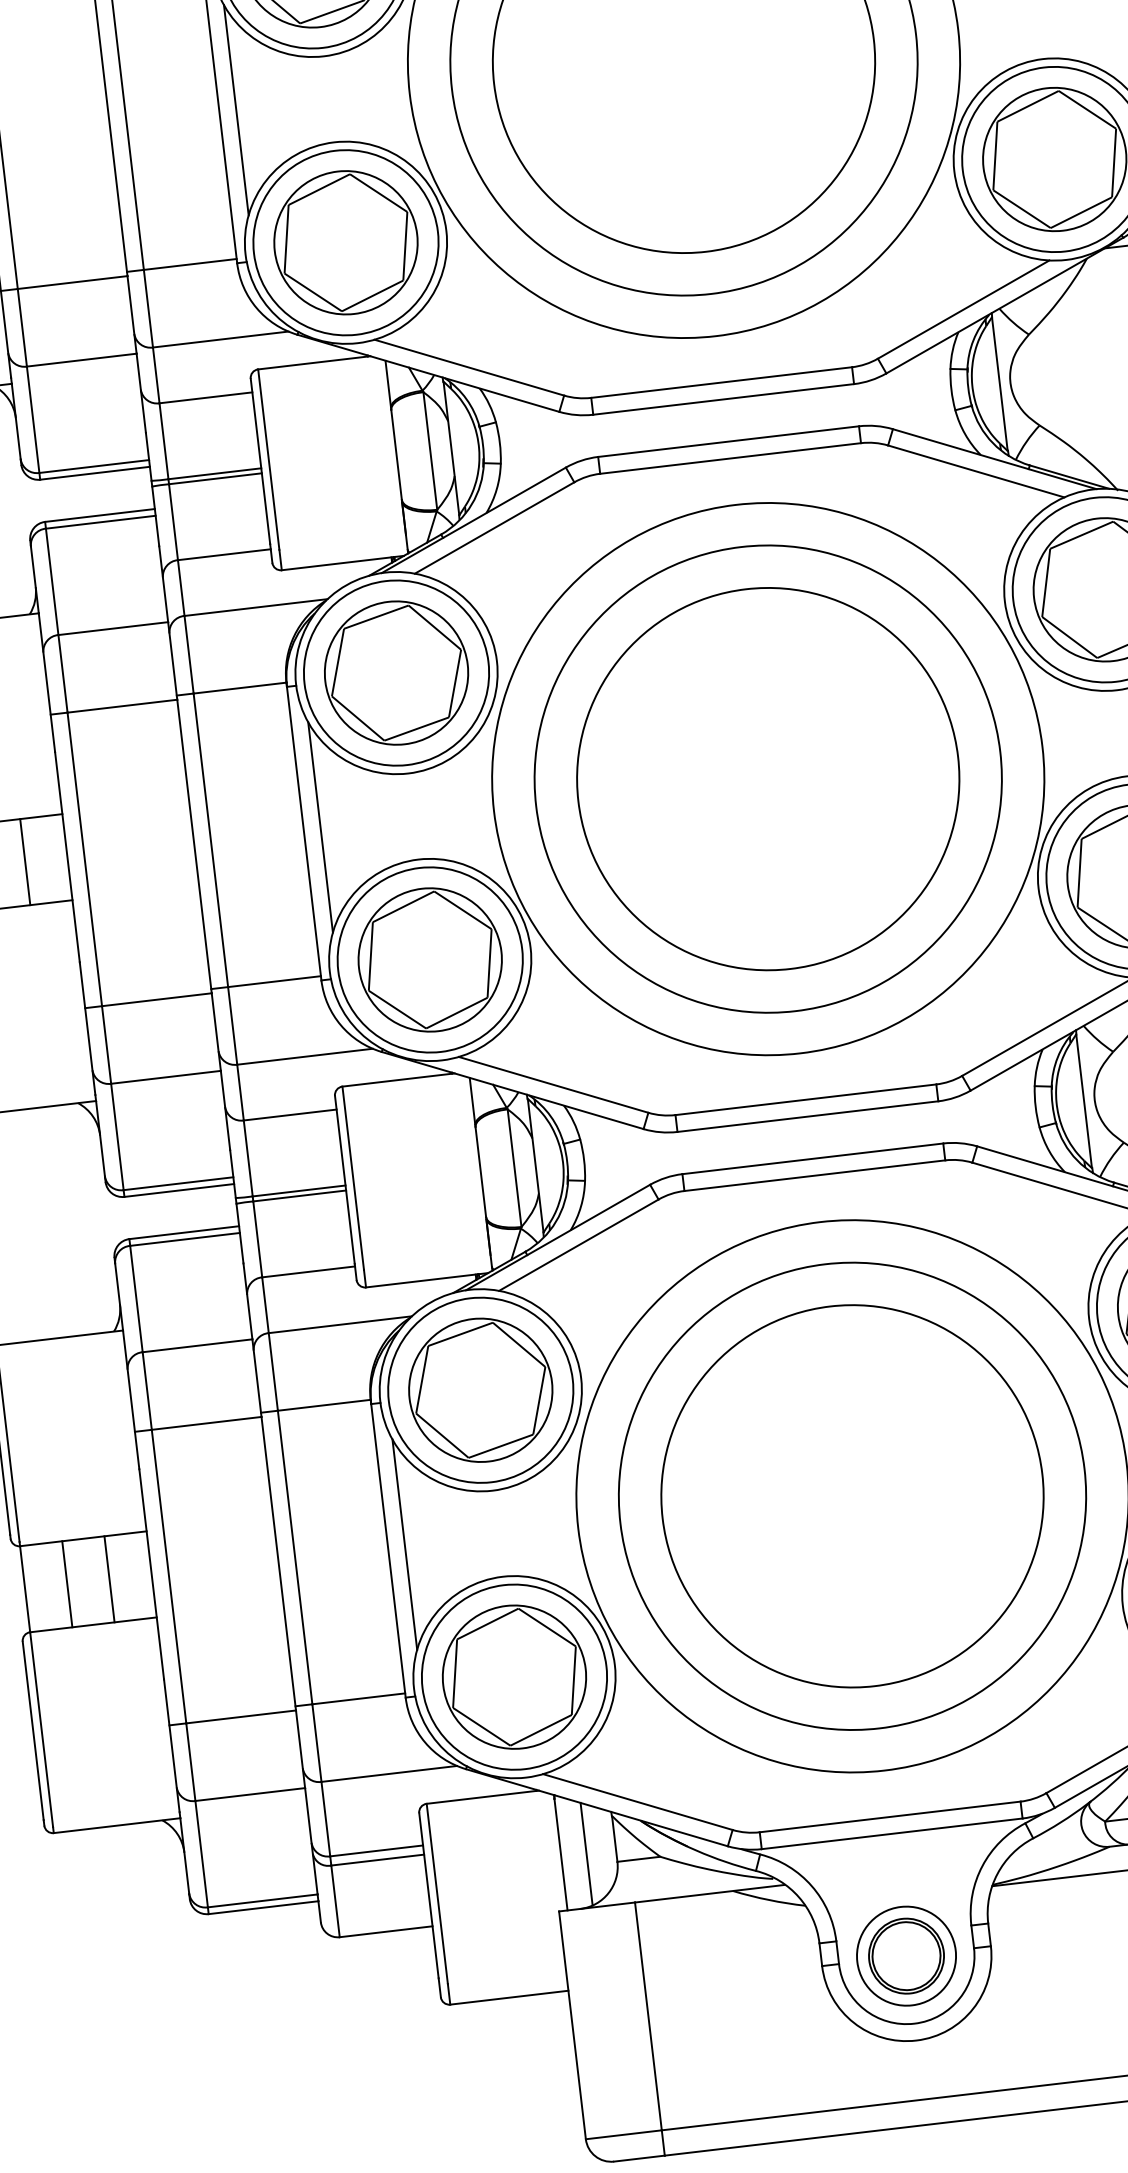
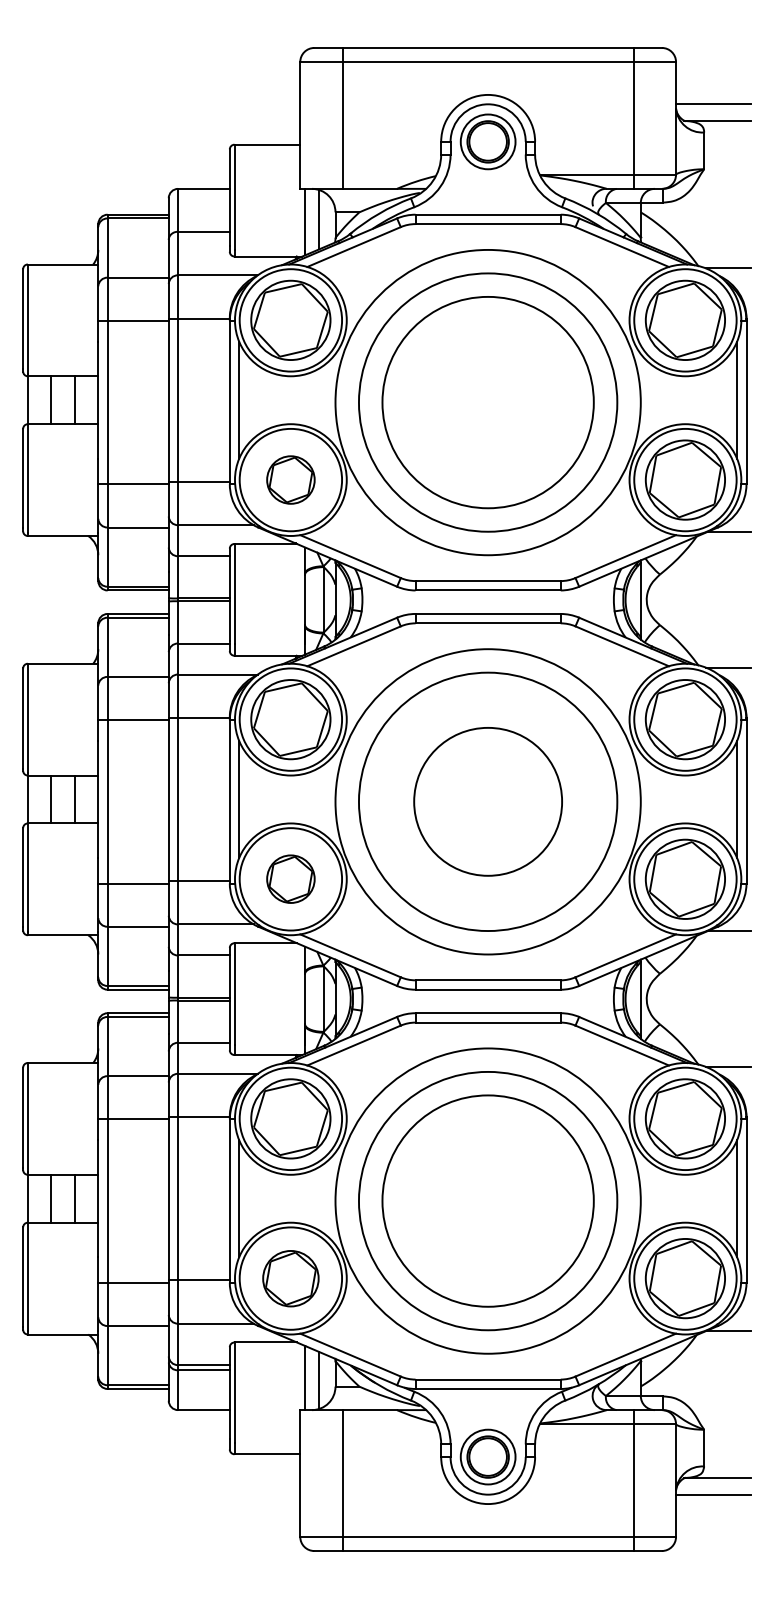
part: (345, 241) -> (290, 479), size x0.6
circle: (767, 778) -> (487, 801), size x0.7
part: (429, 958) -> (290, 878), size x0.6
part: (513, 1677) -> (290, 1278), size x0.7

